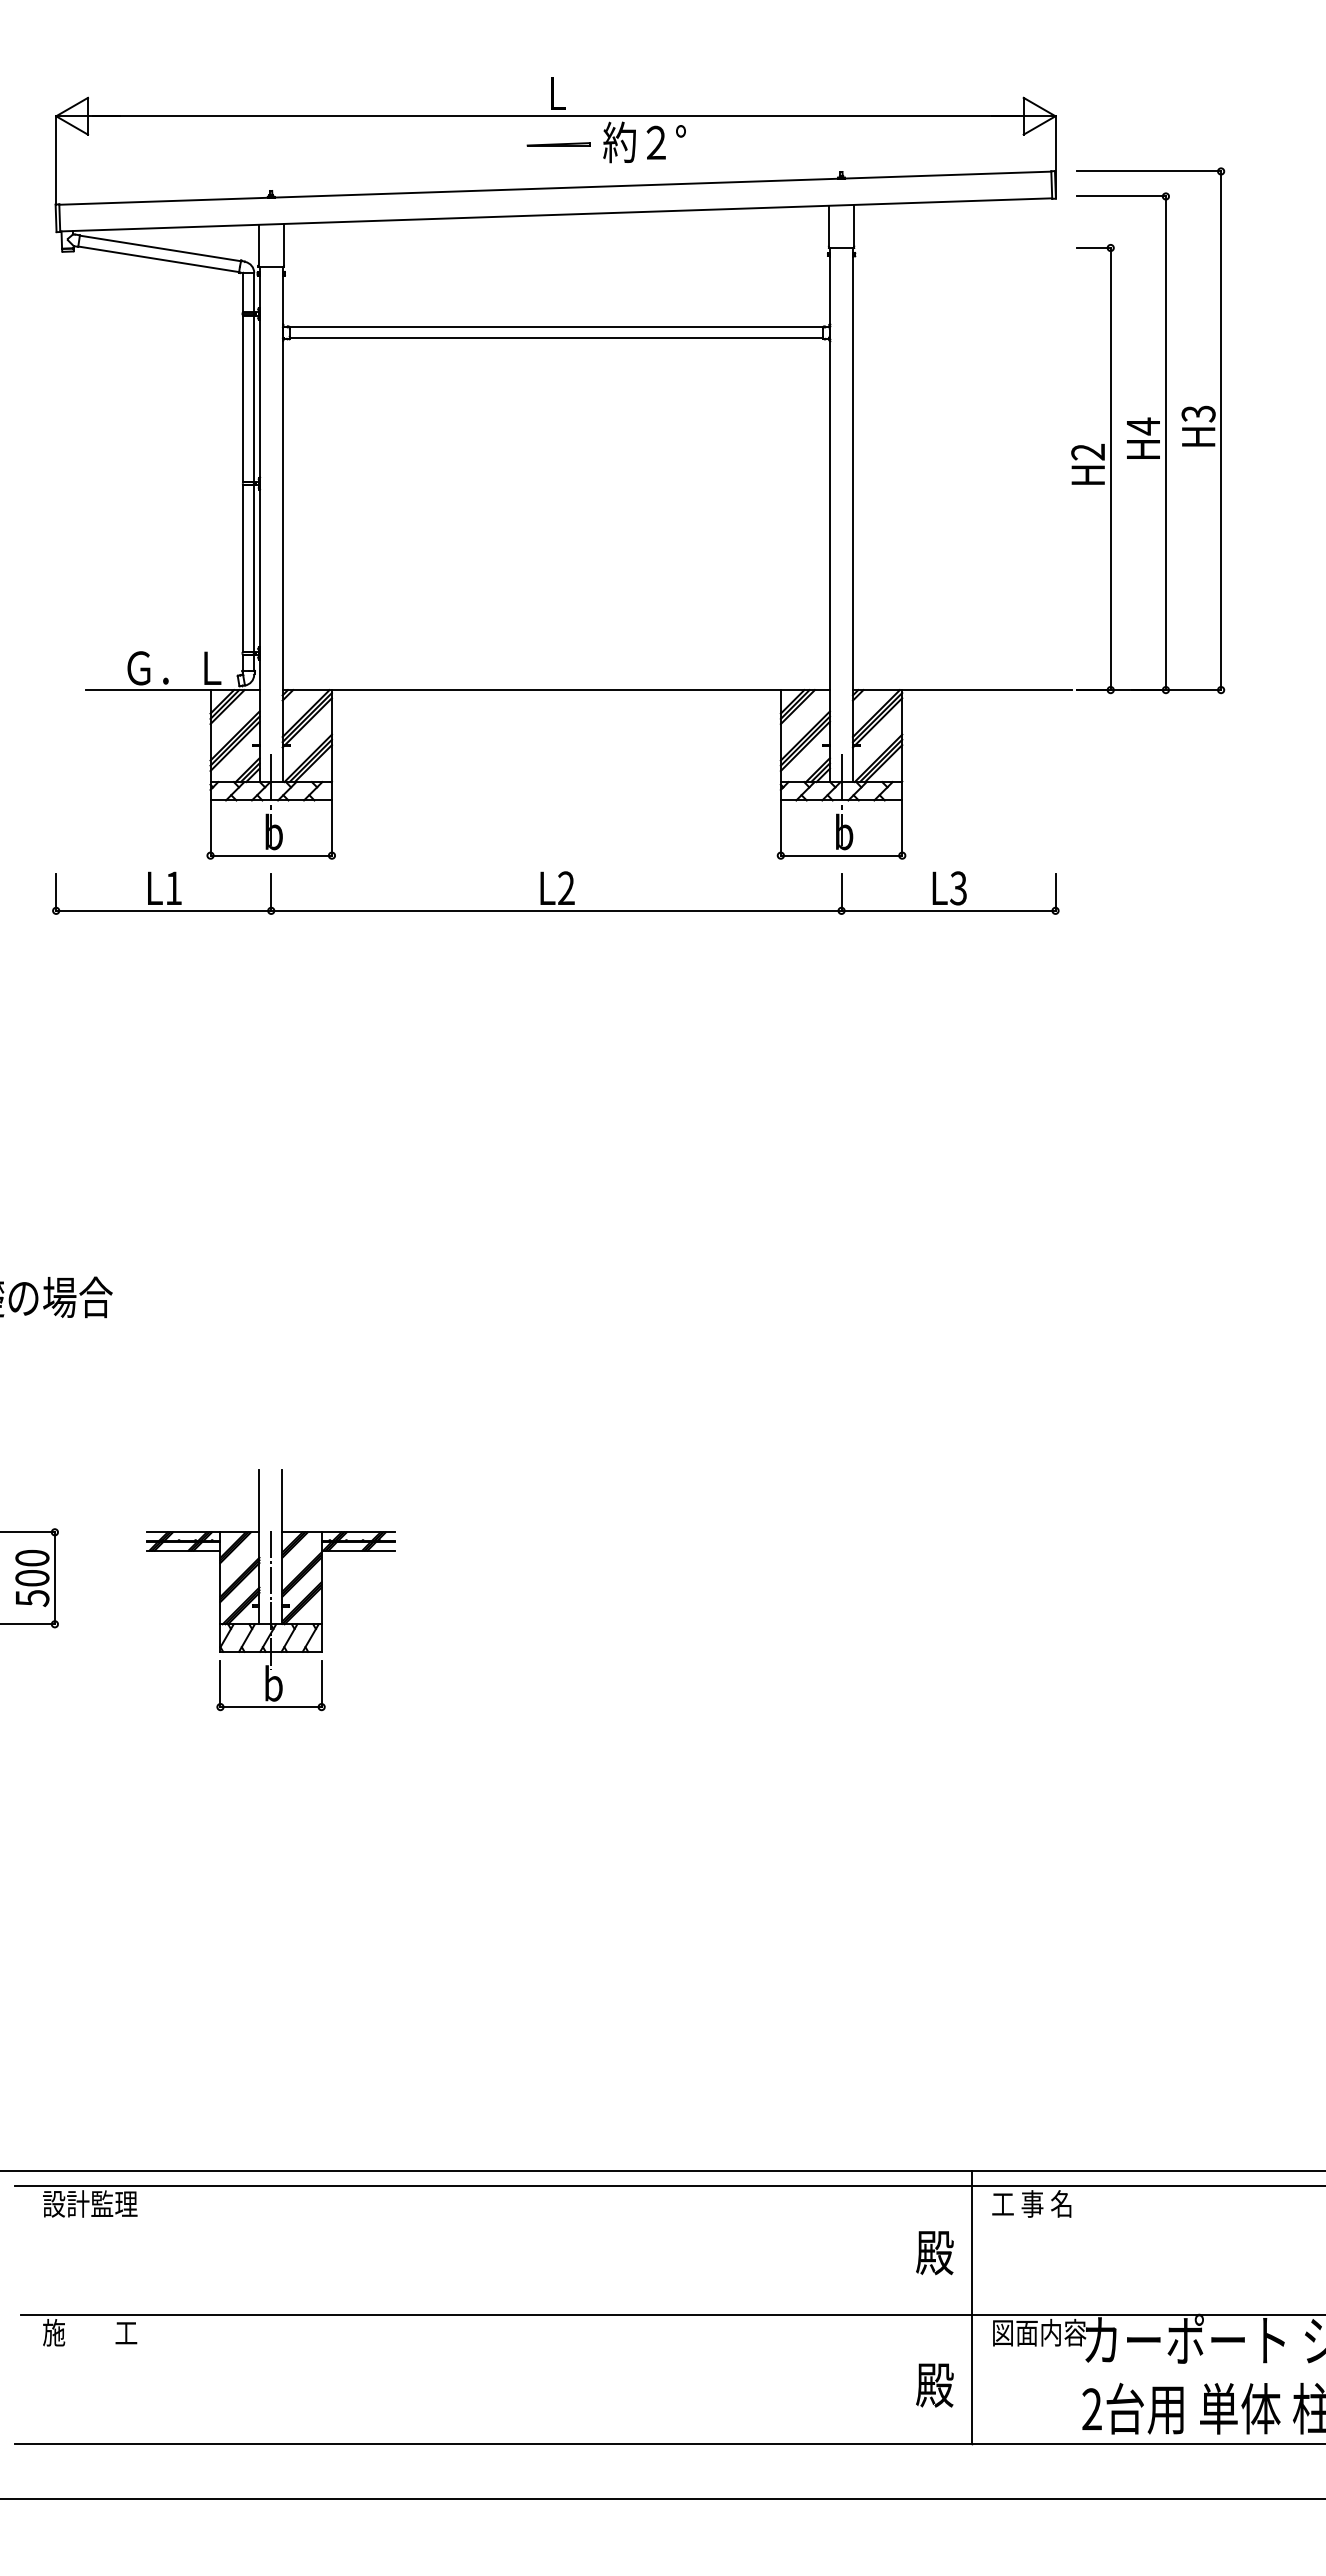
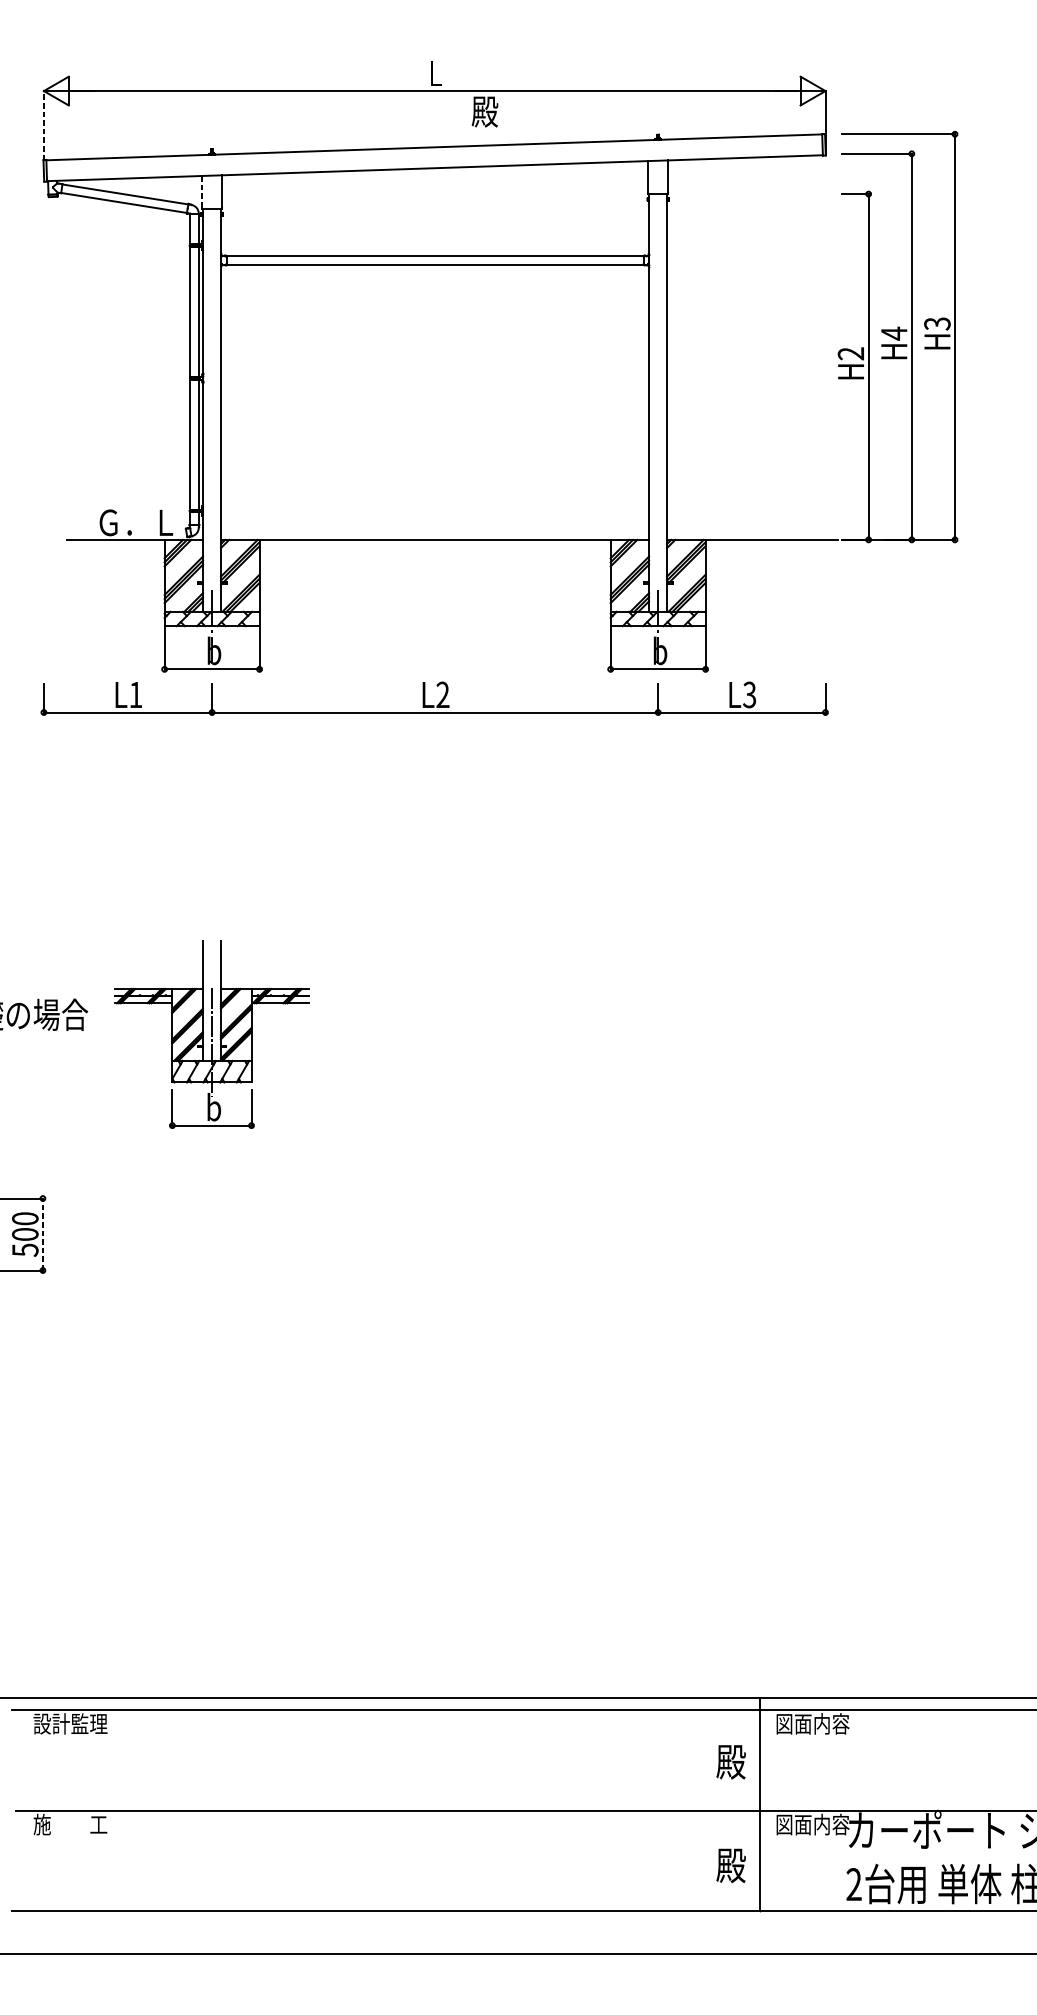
text: (644, 142) -> (504, 111), 約２° -> 殿
line: (558, 144) -> (436, 113), removed
line: (56, 159) -> (44, 124), solid -> dashed
line: (258, 244) -> (202, 191), solid -> dashed
line: (54, 1578) -> (42, 1234), solid -> dashed
part: (270, 1590) -> (211, 1034), moved
text: (1039, 2203) -> (812, 1723), 工 事 名 -> 図面内容

